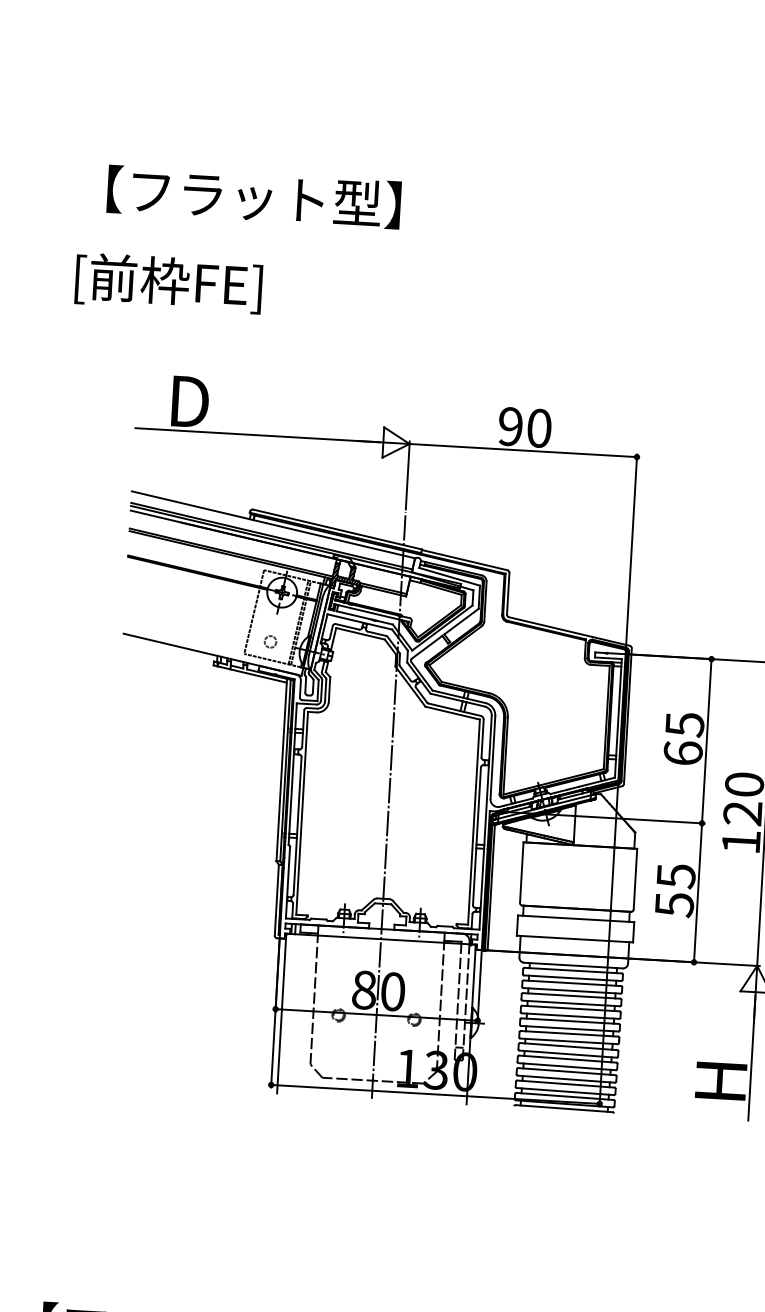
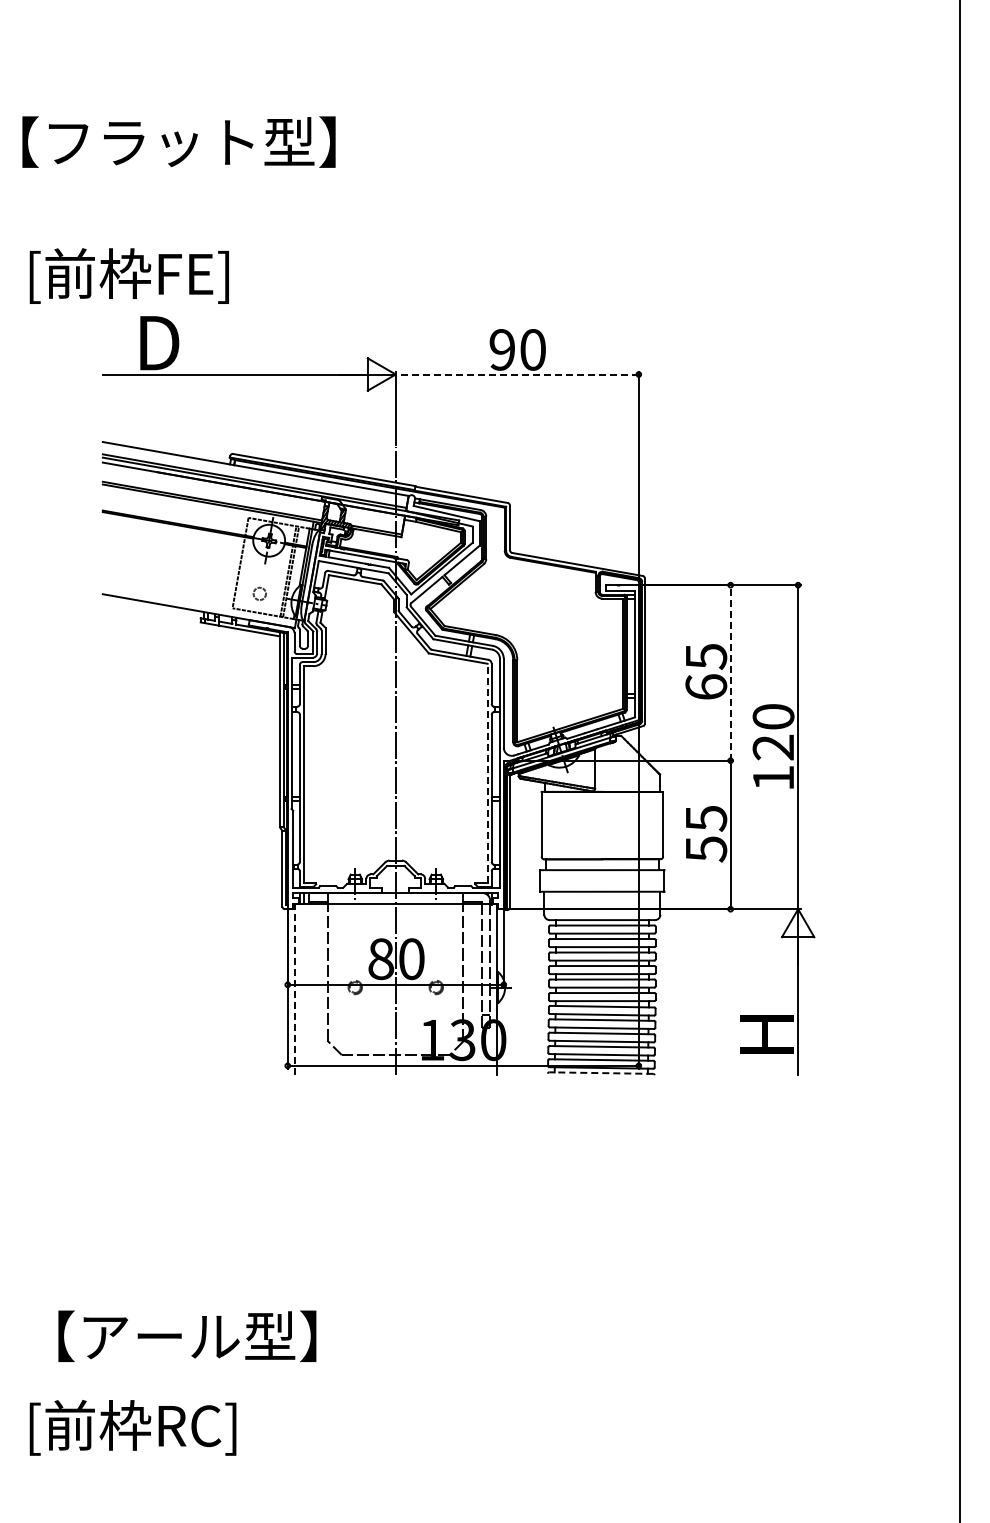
text: (253, 196) -> (178, 141), moved
text: (168, 282) -> (128, 275), moved
line: (523, 450) -> (517, 374), solid -> dashed
line: (706, 740) -> (730, 672), solid -> dashed
line: (473, 822) -> (487, 773), solid -> dashed
line: (281, 1012) -> (294, 988), solid -> dashed
line: (564, 1109) -> (601, 1073), solid -> dashed

